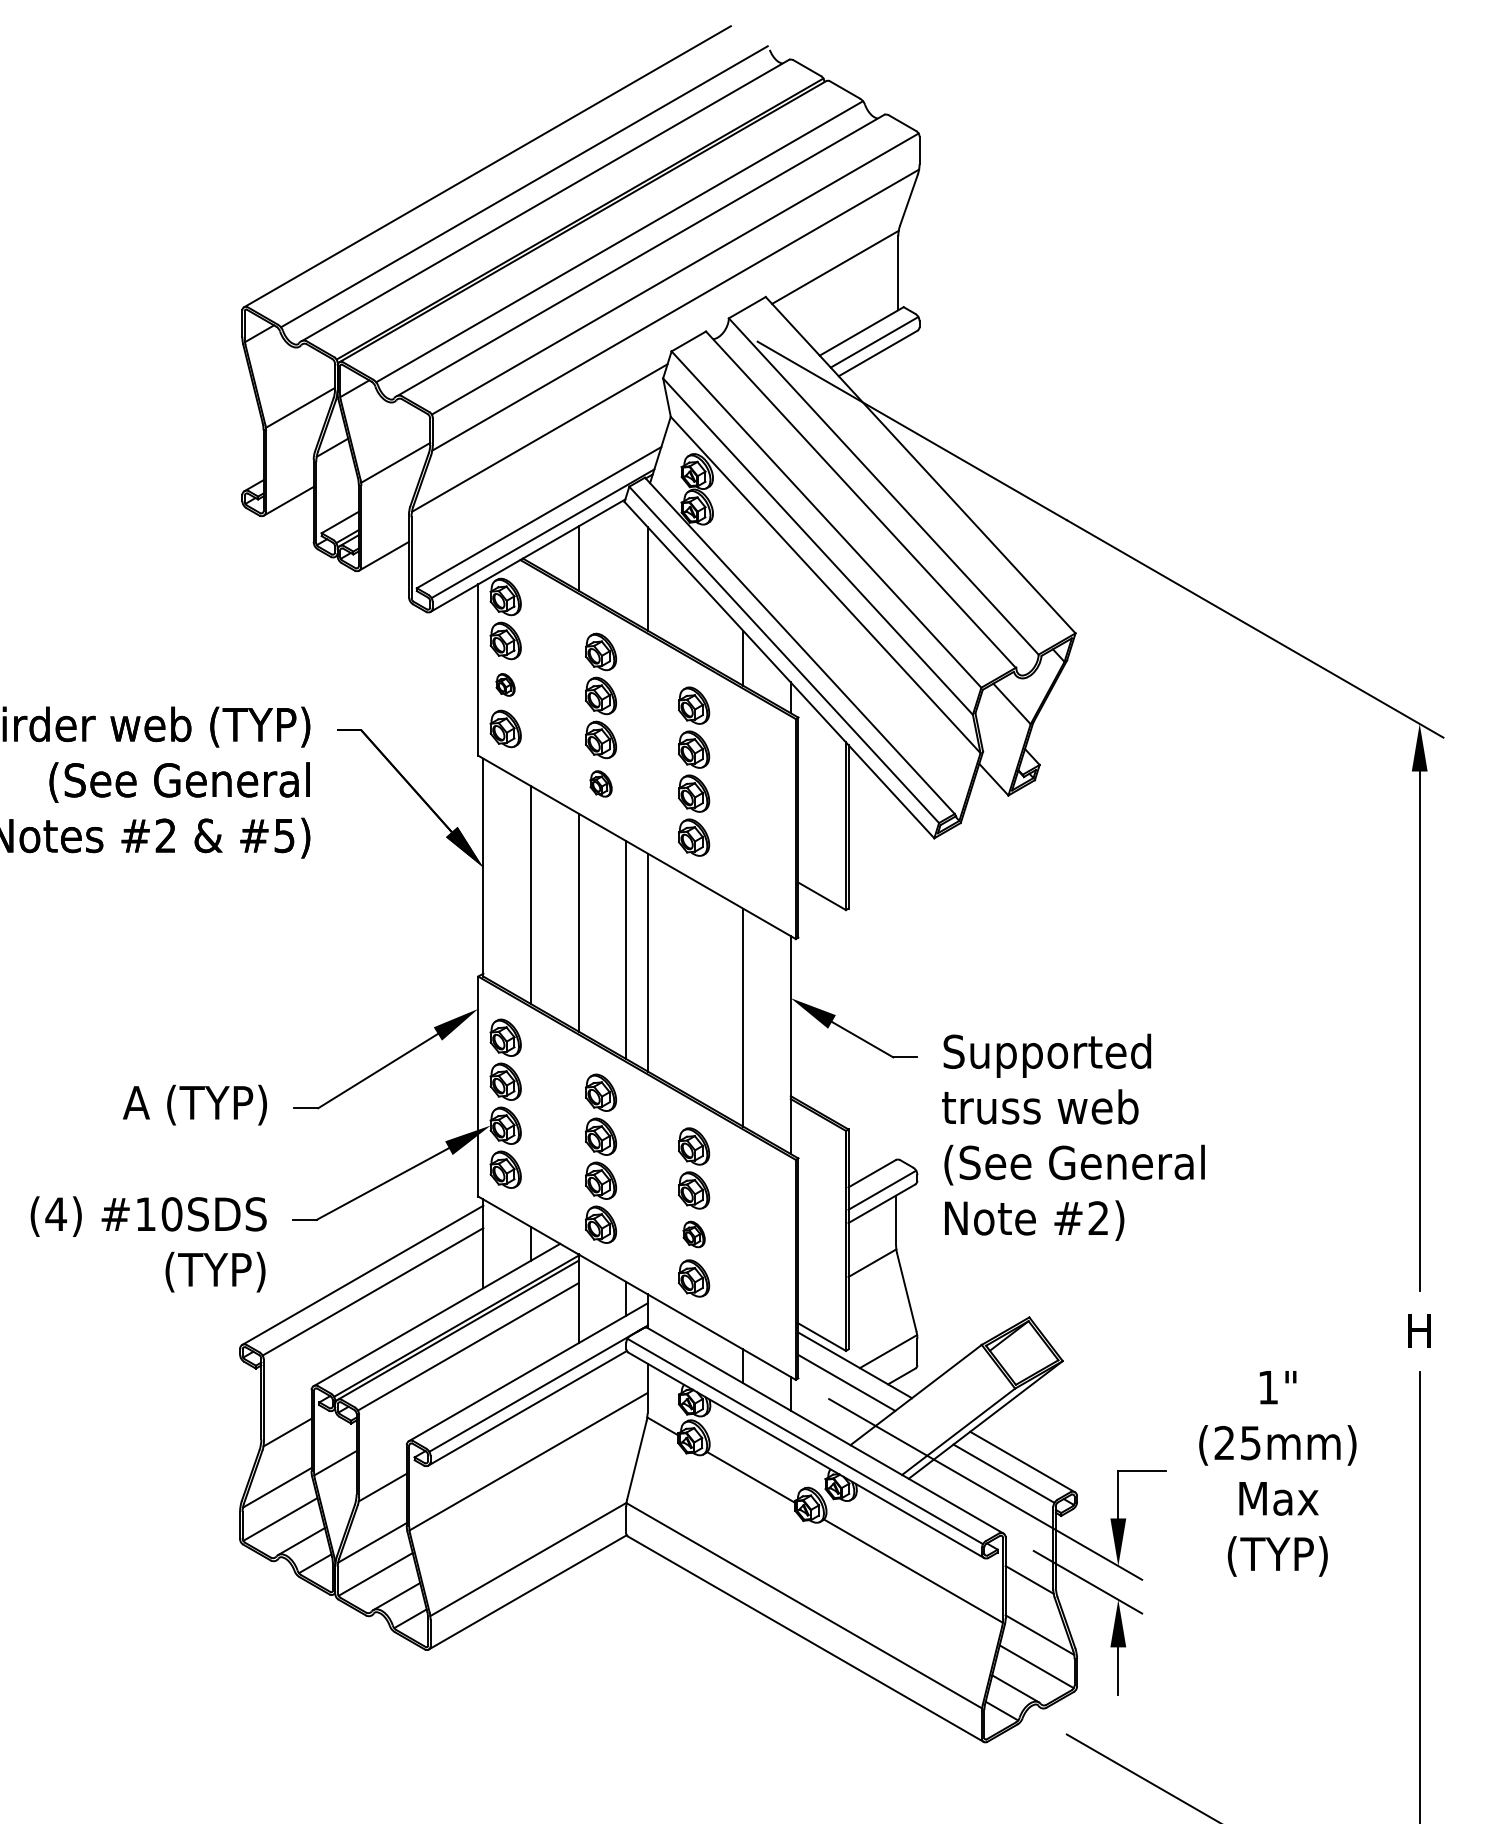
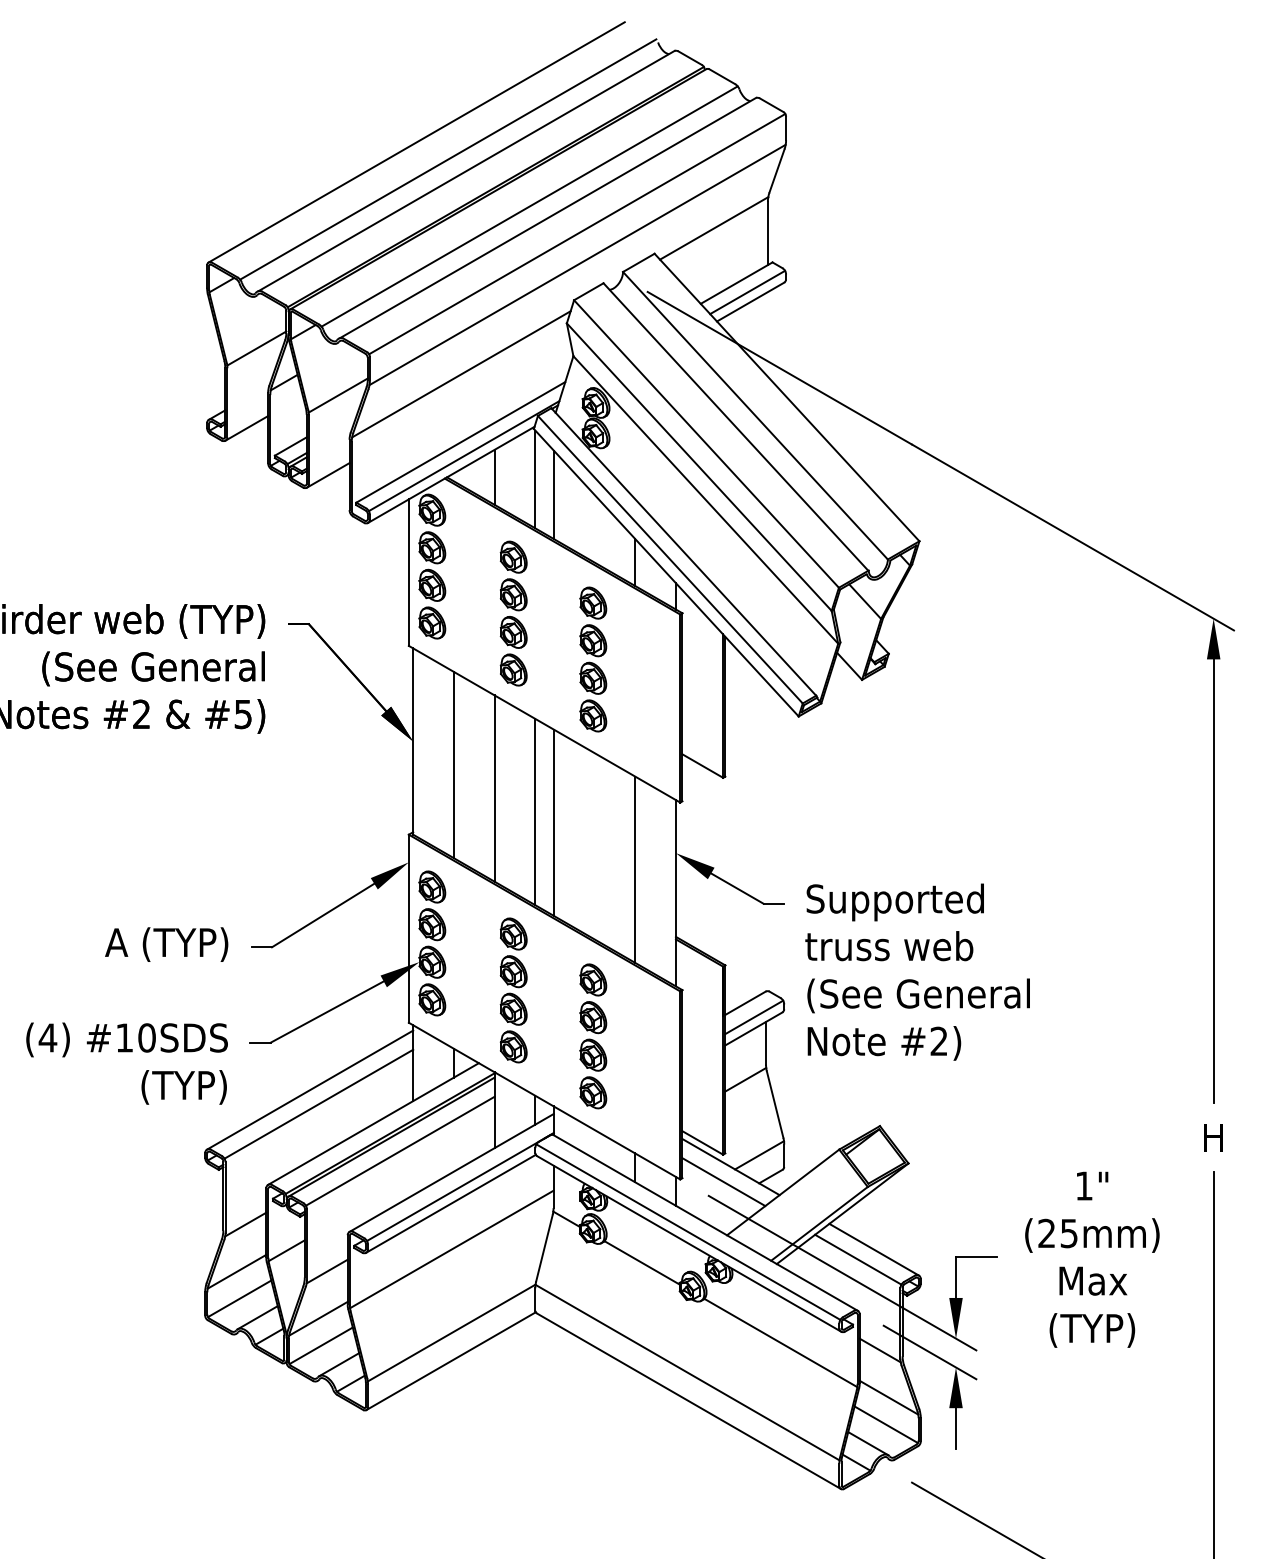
line: (626, 560) -> (535, 479), added
part: (505, 684) -> (432, 585), size x1.67
part: (601, 783) -> (514, 669), size x1.43
part: (694, 1234) -> (593, 1055), size x1.43

